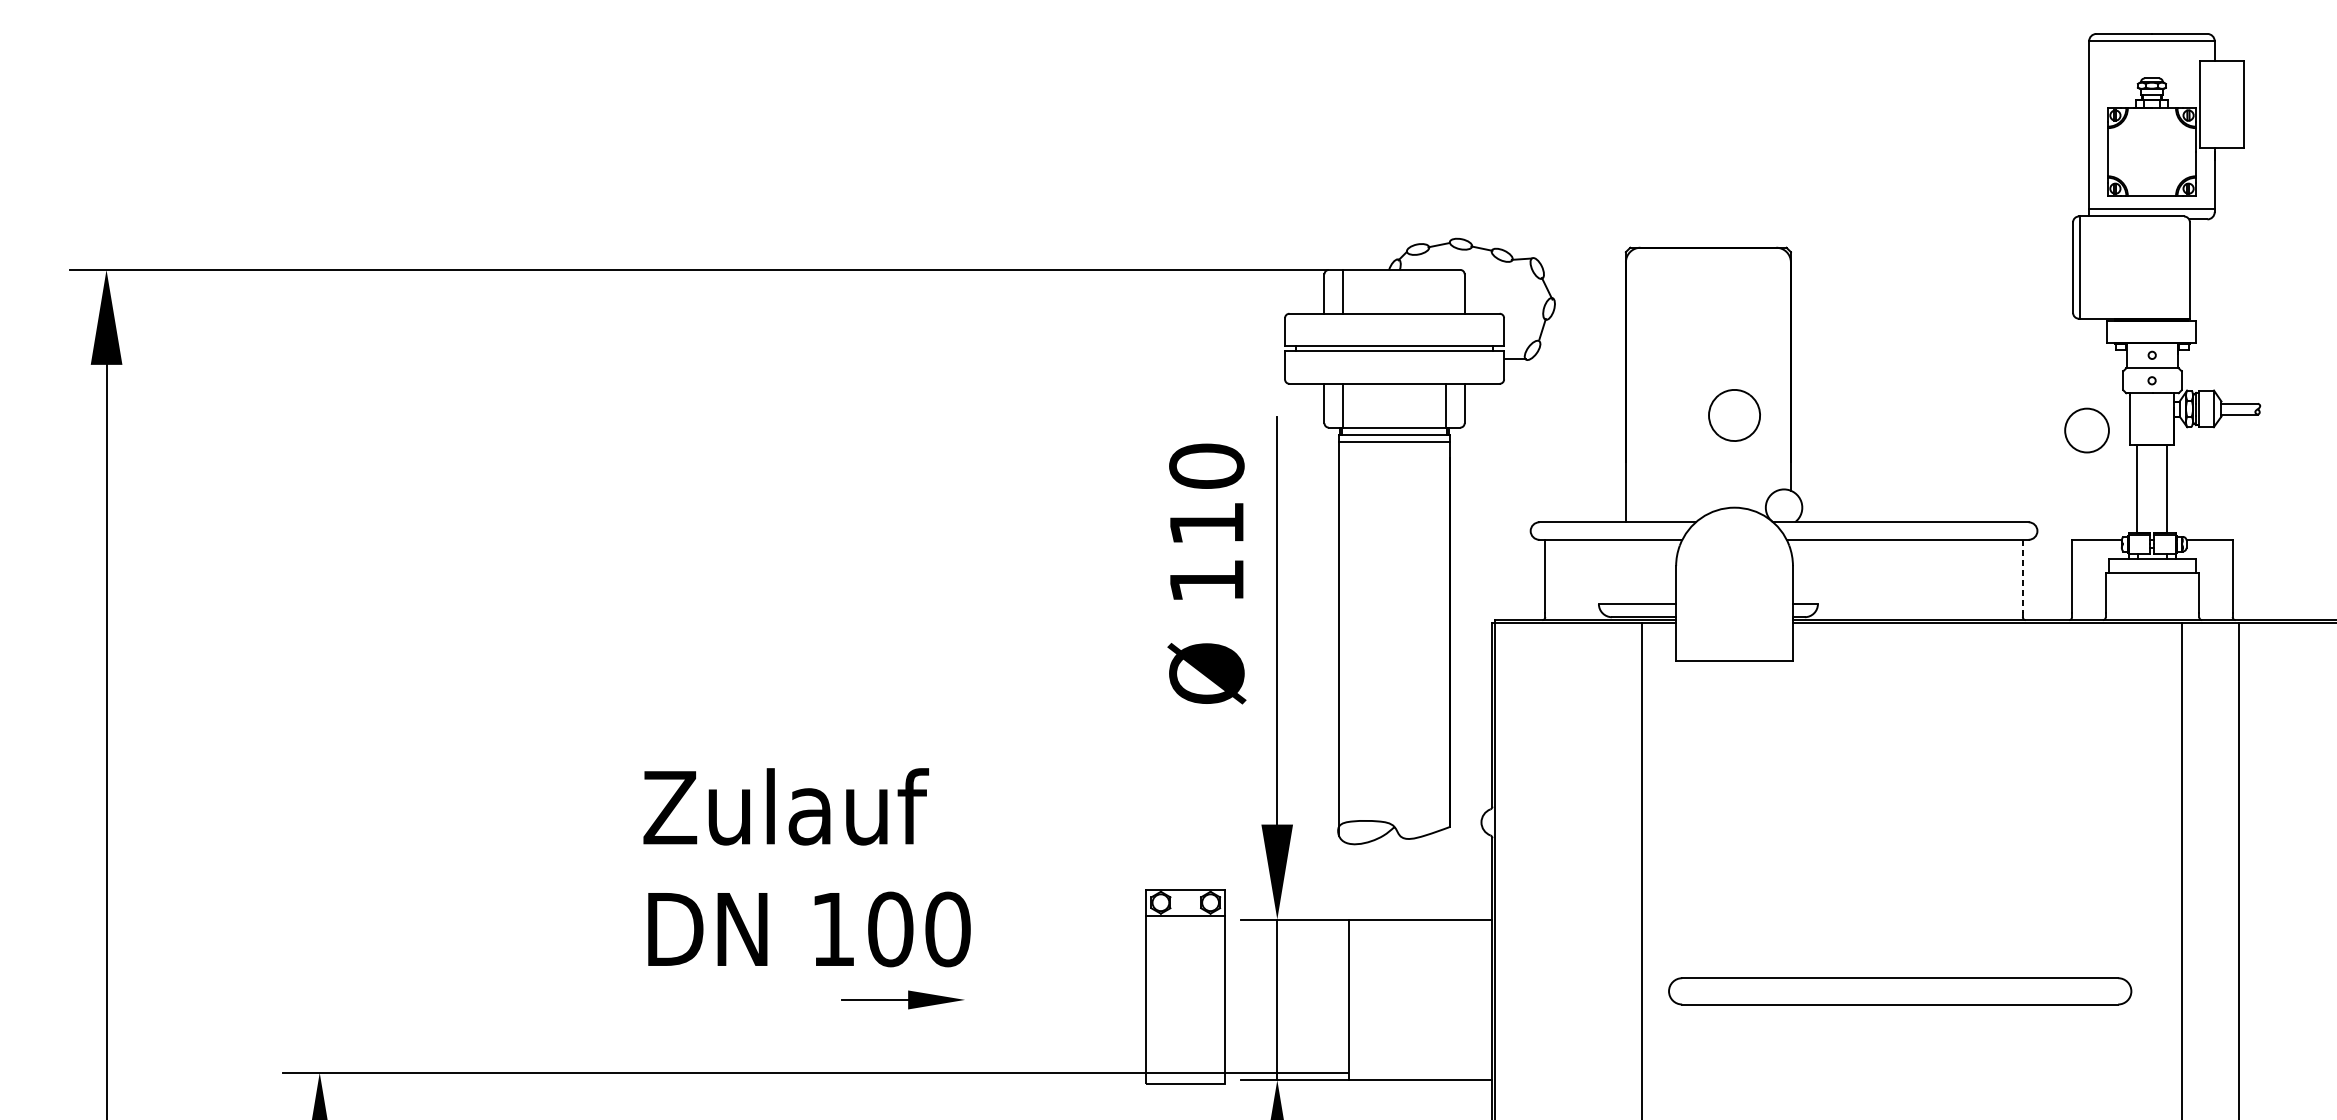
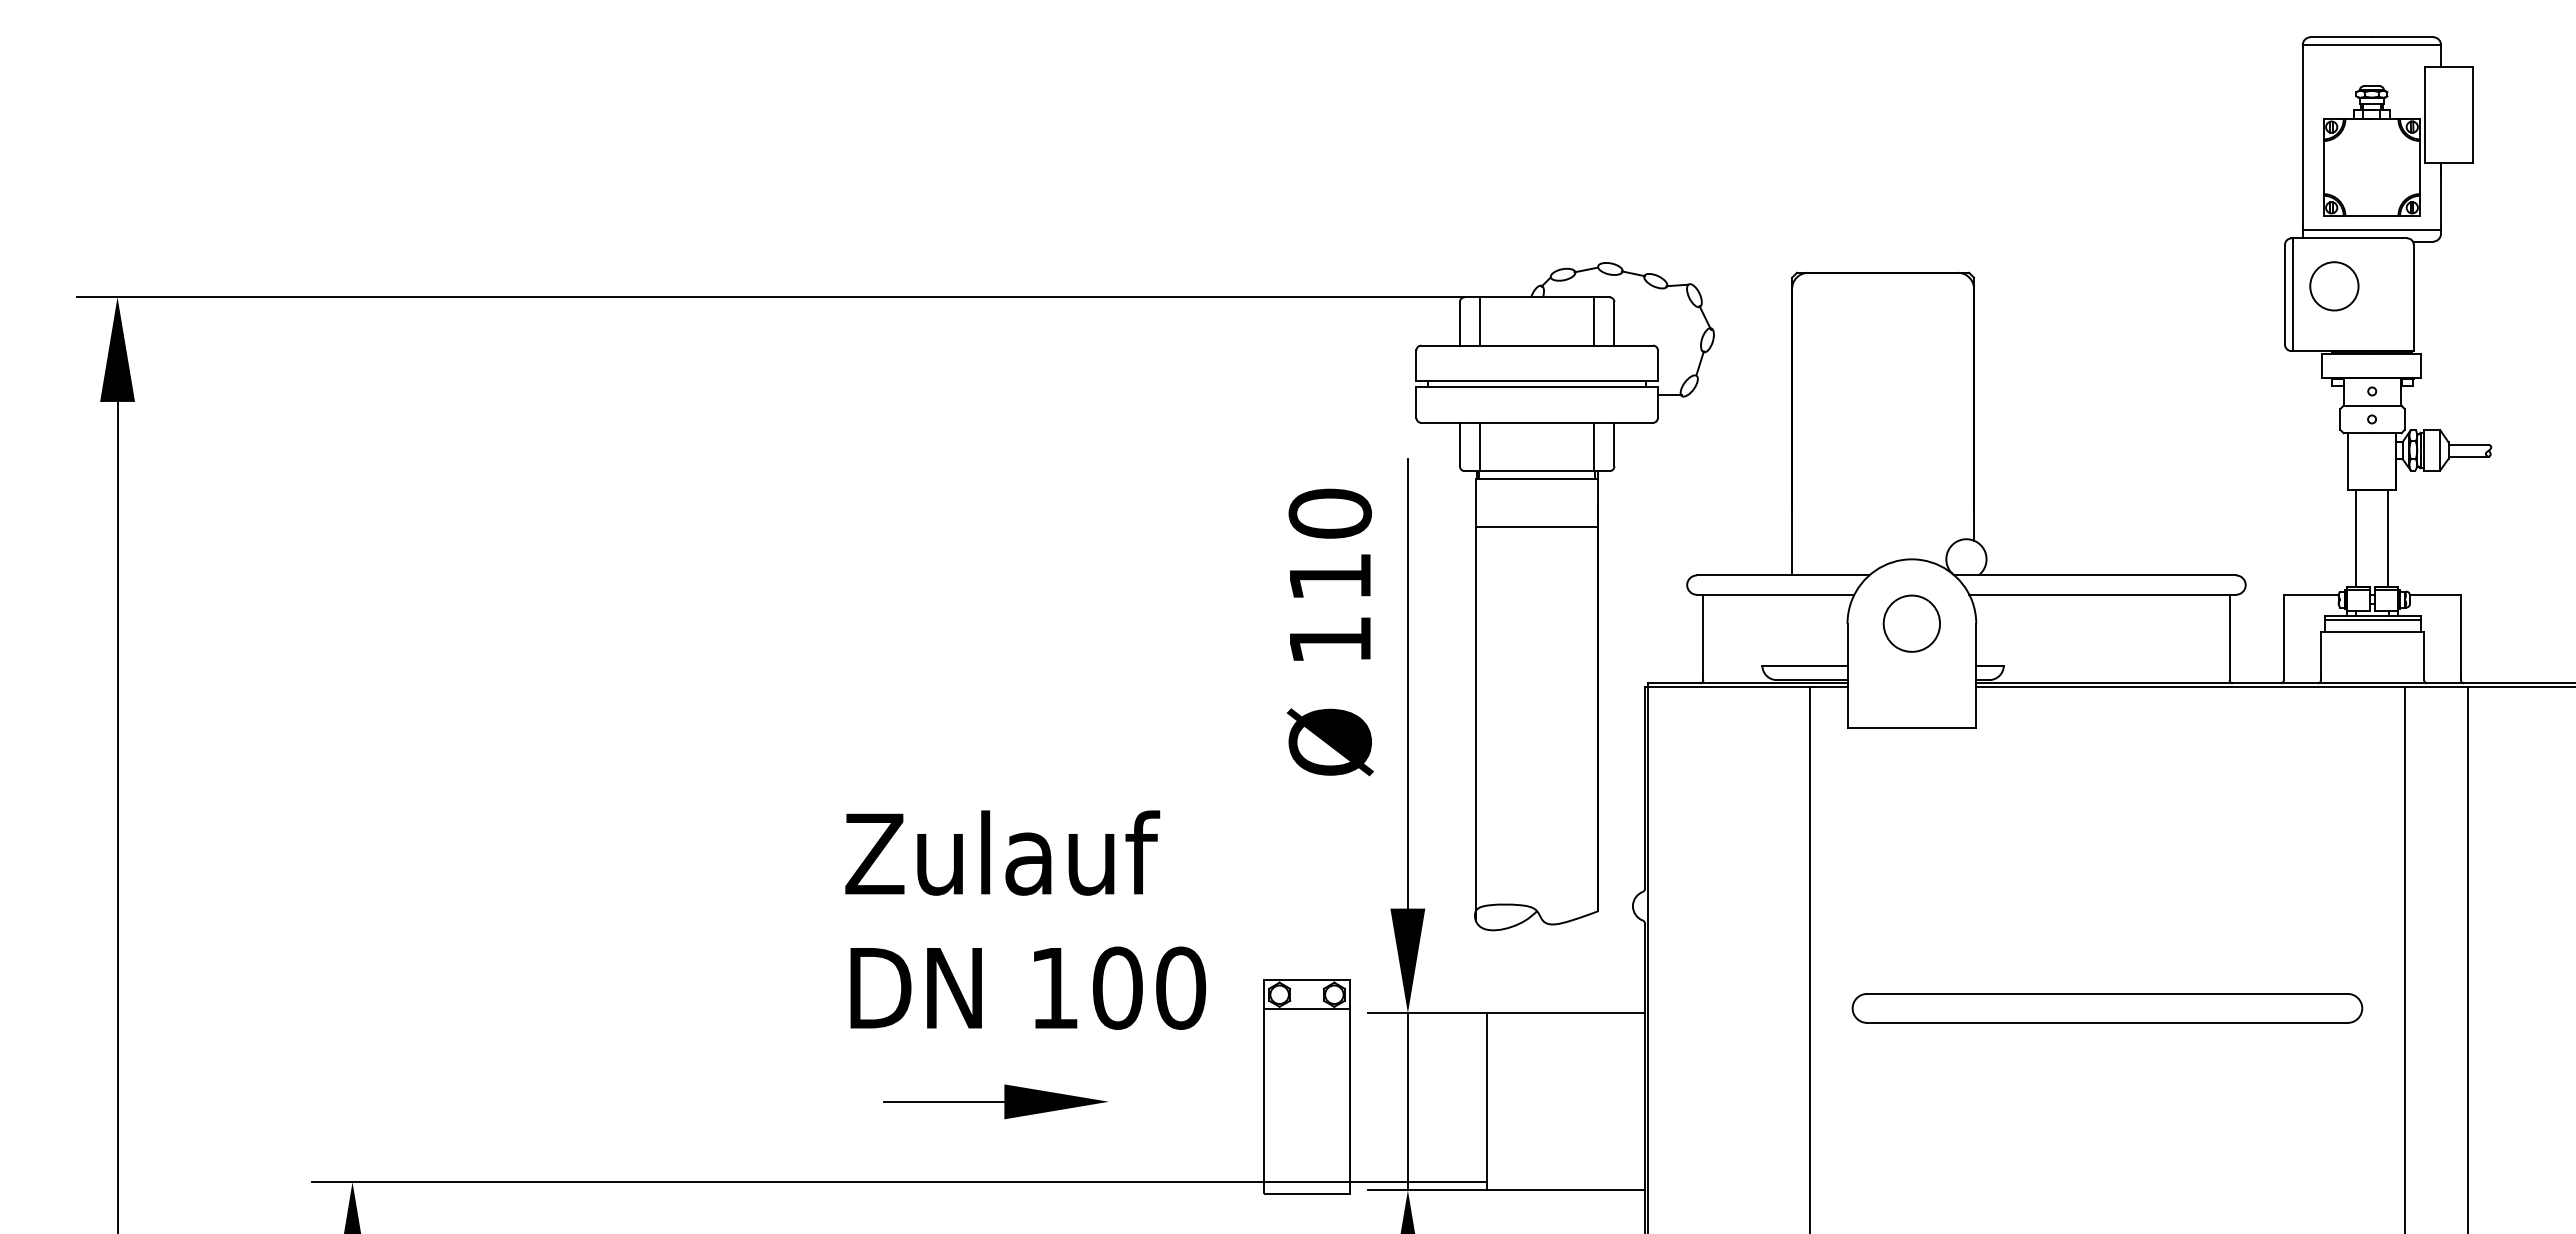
line: (1446, 291) -> (1594, 321), added
part: (1734, 415) -> (1911, 623), moved
circle: (2087, 430) -> (2334, 286), moved
line: (1393, 442) -> (1536, 527), moved
line: (2152, 562) -> (2372, 619), added
line: (2022, 576) -> (2229, 635), dashed -> solid
text: (806, 867) -> (1025, 919), moved
part: (1900, 991) -> (2107, 1008), moved
part: (903, 999) -> (995, 1101), size x1.67

